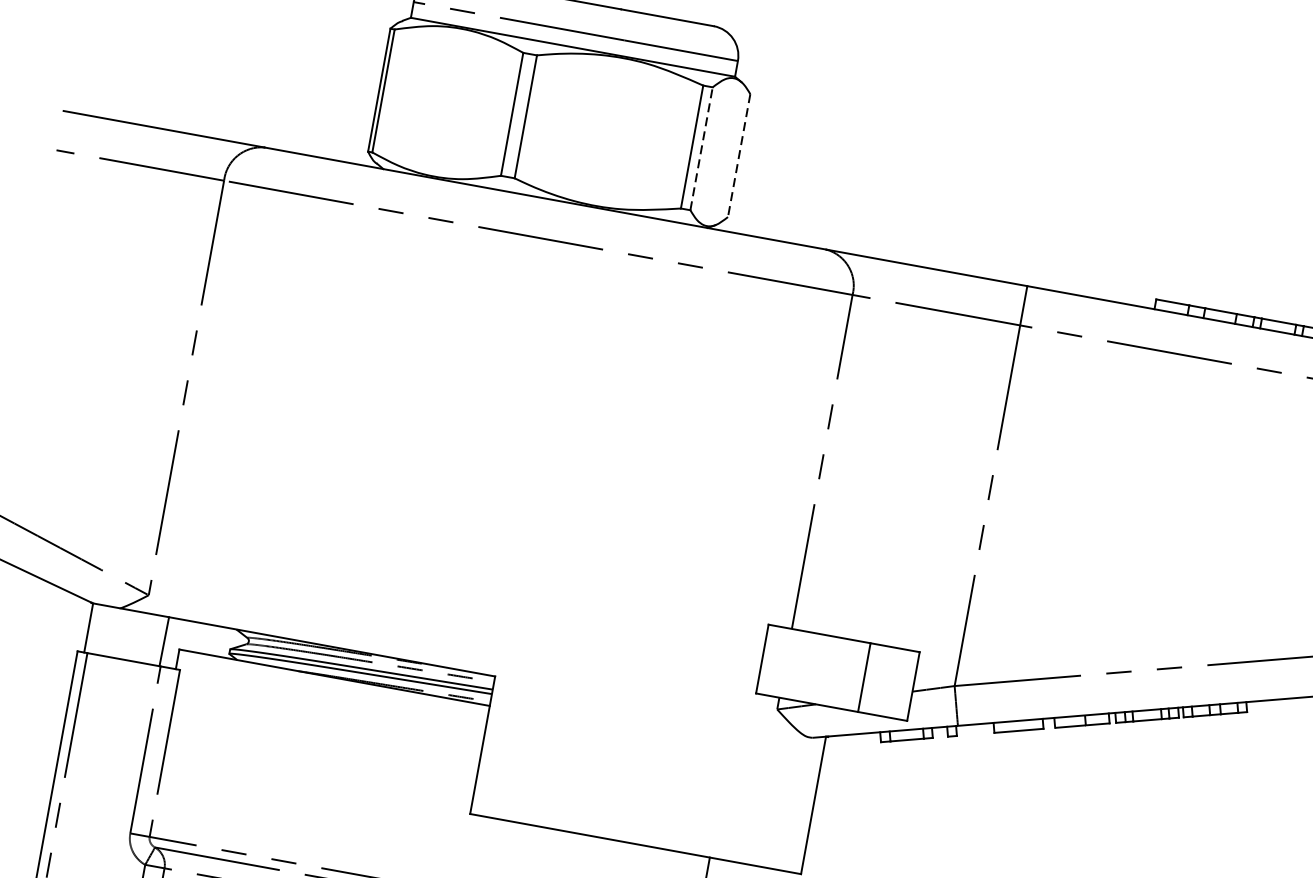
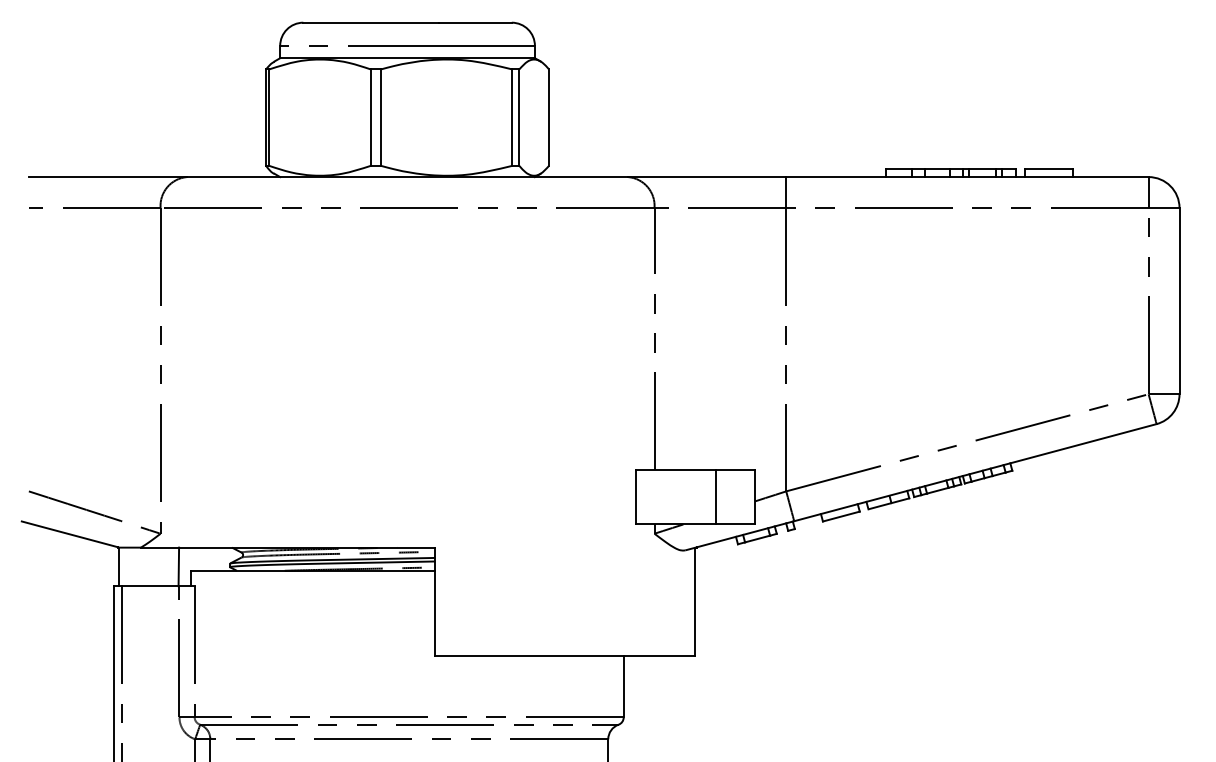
line: (701, 148) -> (519, 117), dashed -> solid
line: (738, 156) -> (548, 118), dashed -> solid

